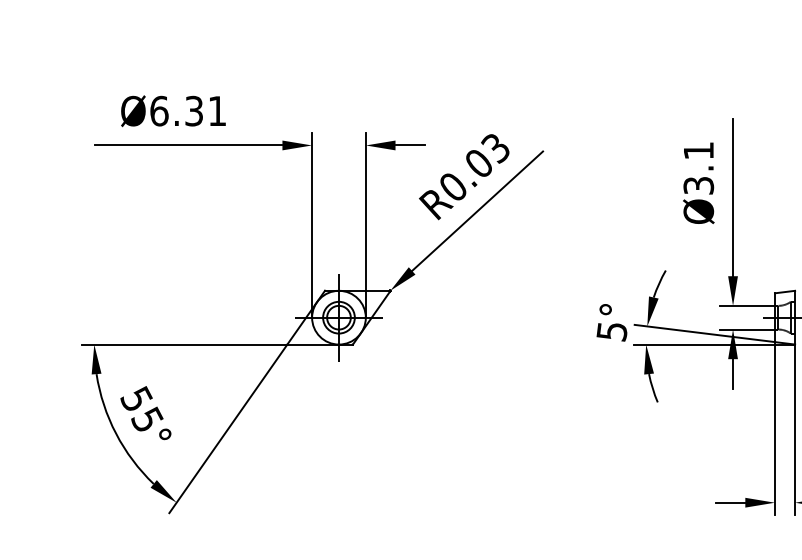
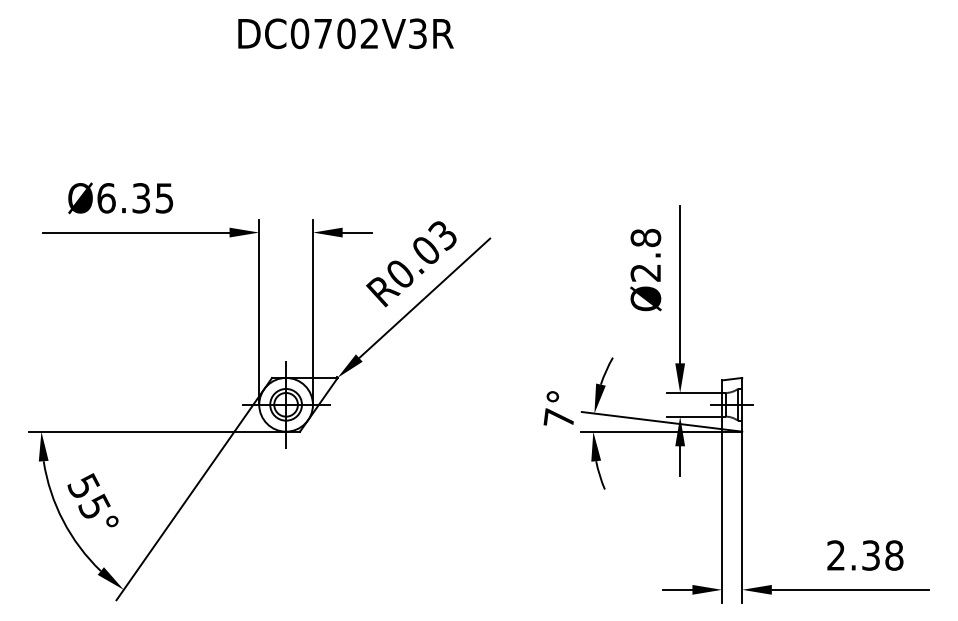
text: (217, 111) -> (164, 198), Ø6.31 -> Ø6.35
text: (698, 167) -> (645, 254), Ø3.1 -> Ø2.8
text: (611, 331) -> (558, 418), 5° -> 7°

